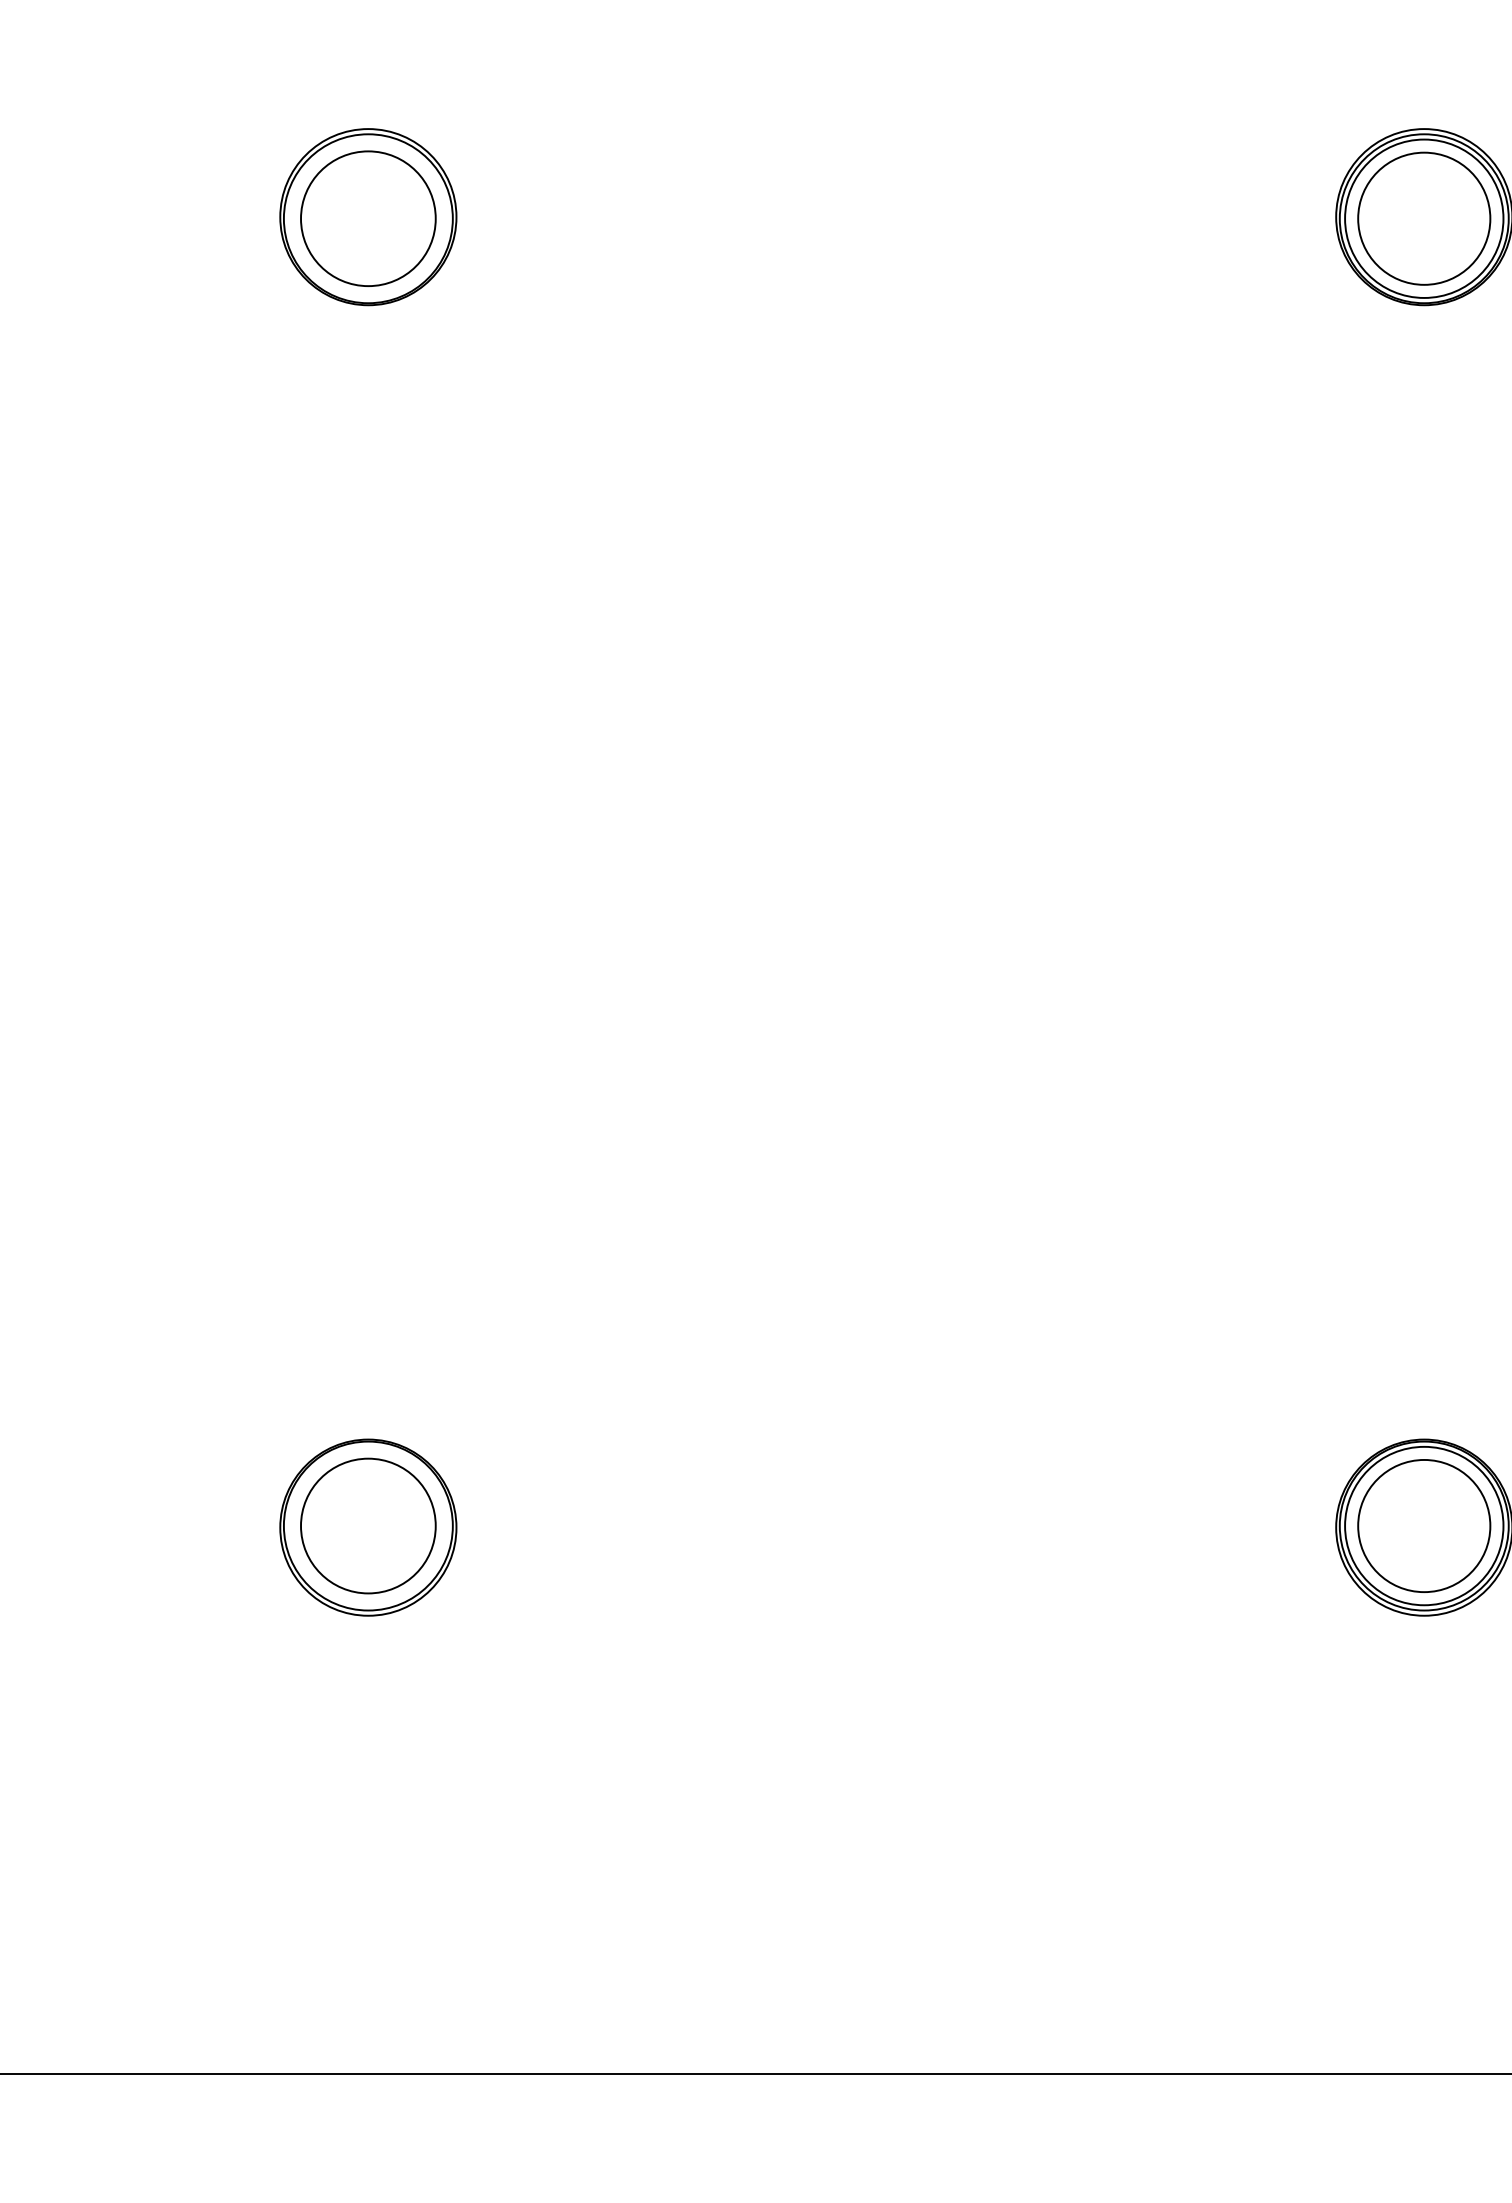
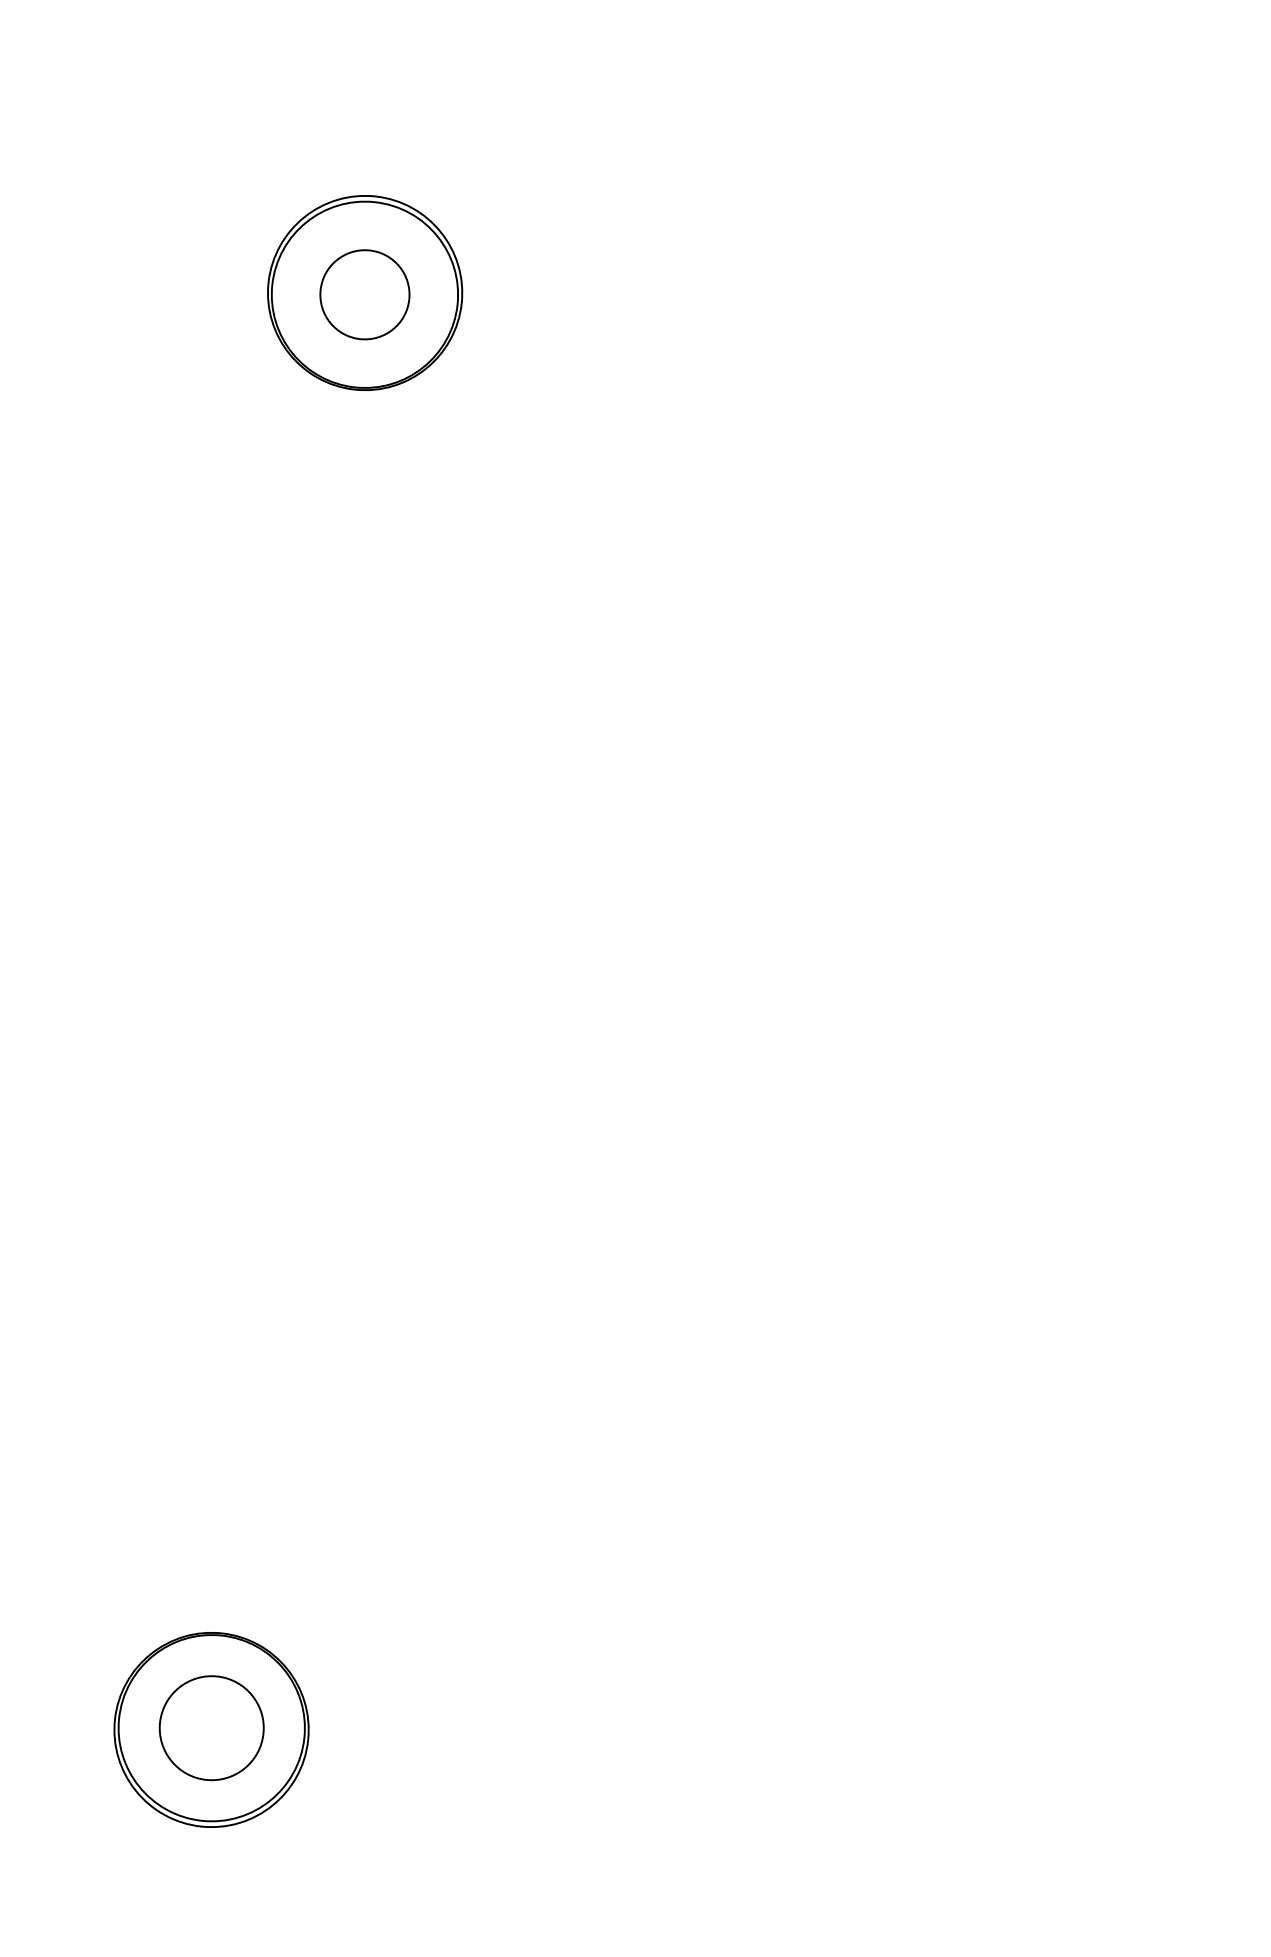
circle: (368, 218) -> (365, 294), size x0.6
circle: (368, 1525) -> (211, 1727), size x0.7

